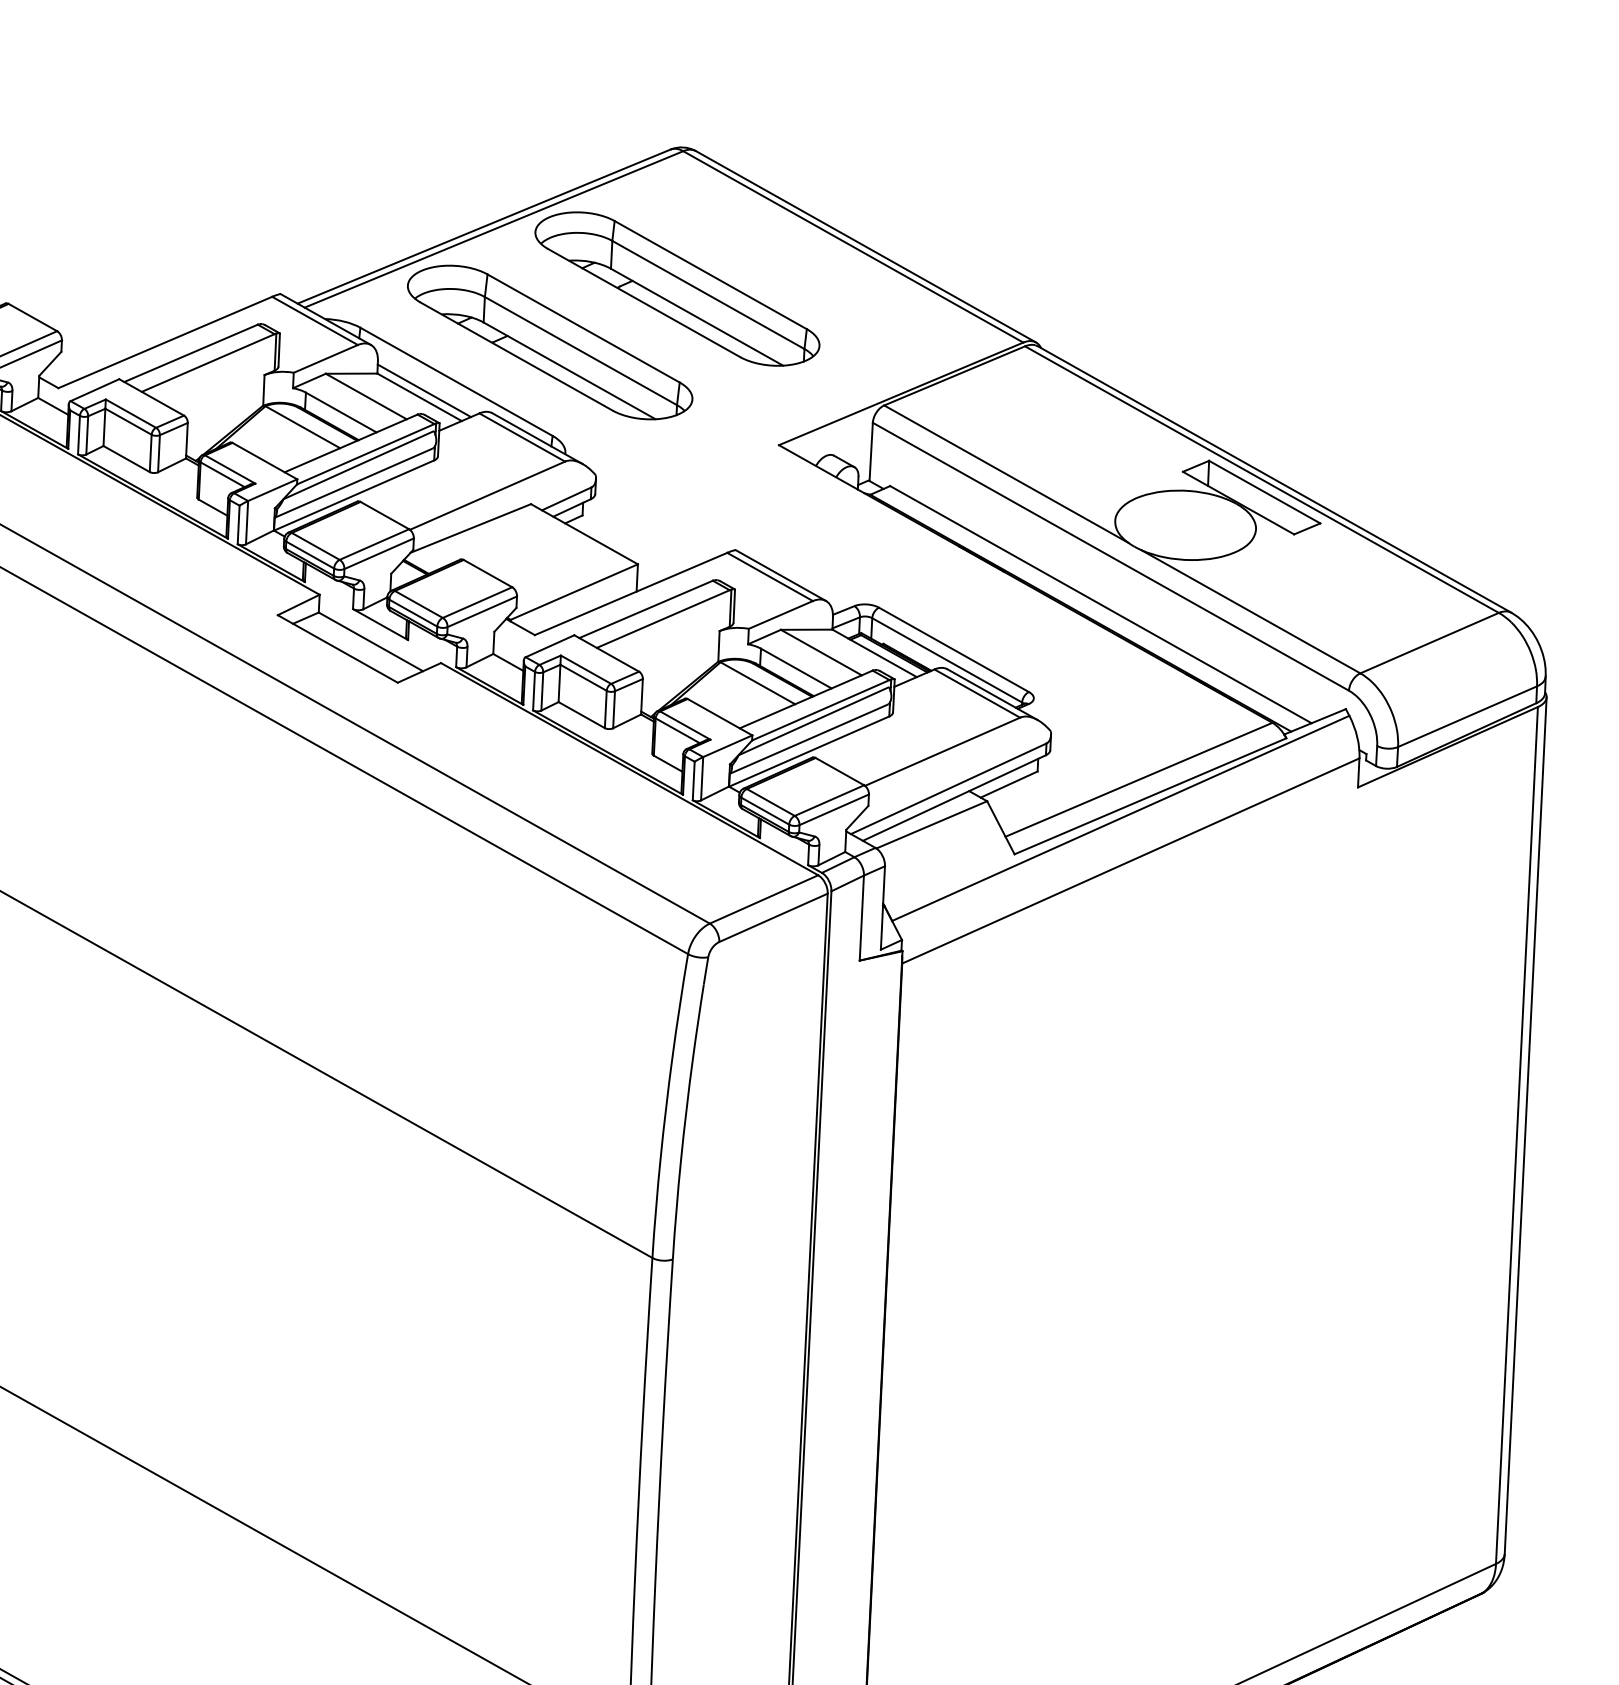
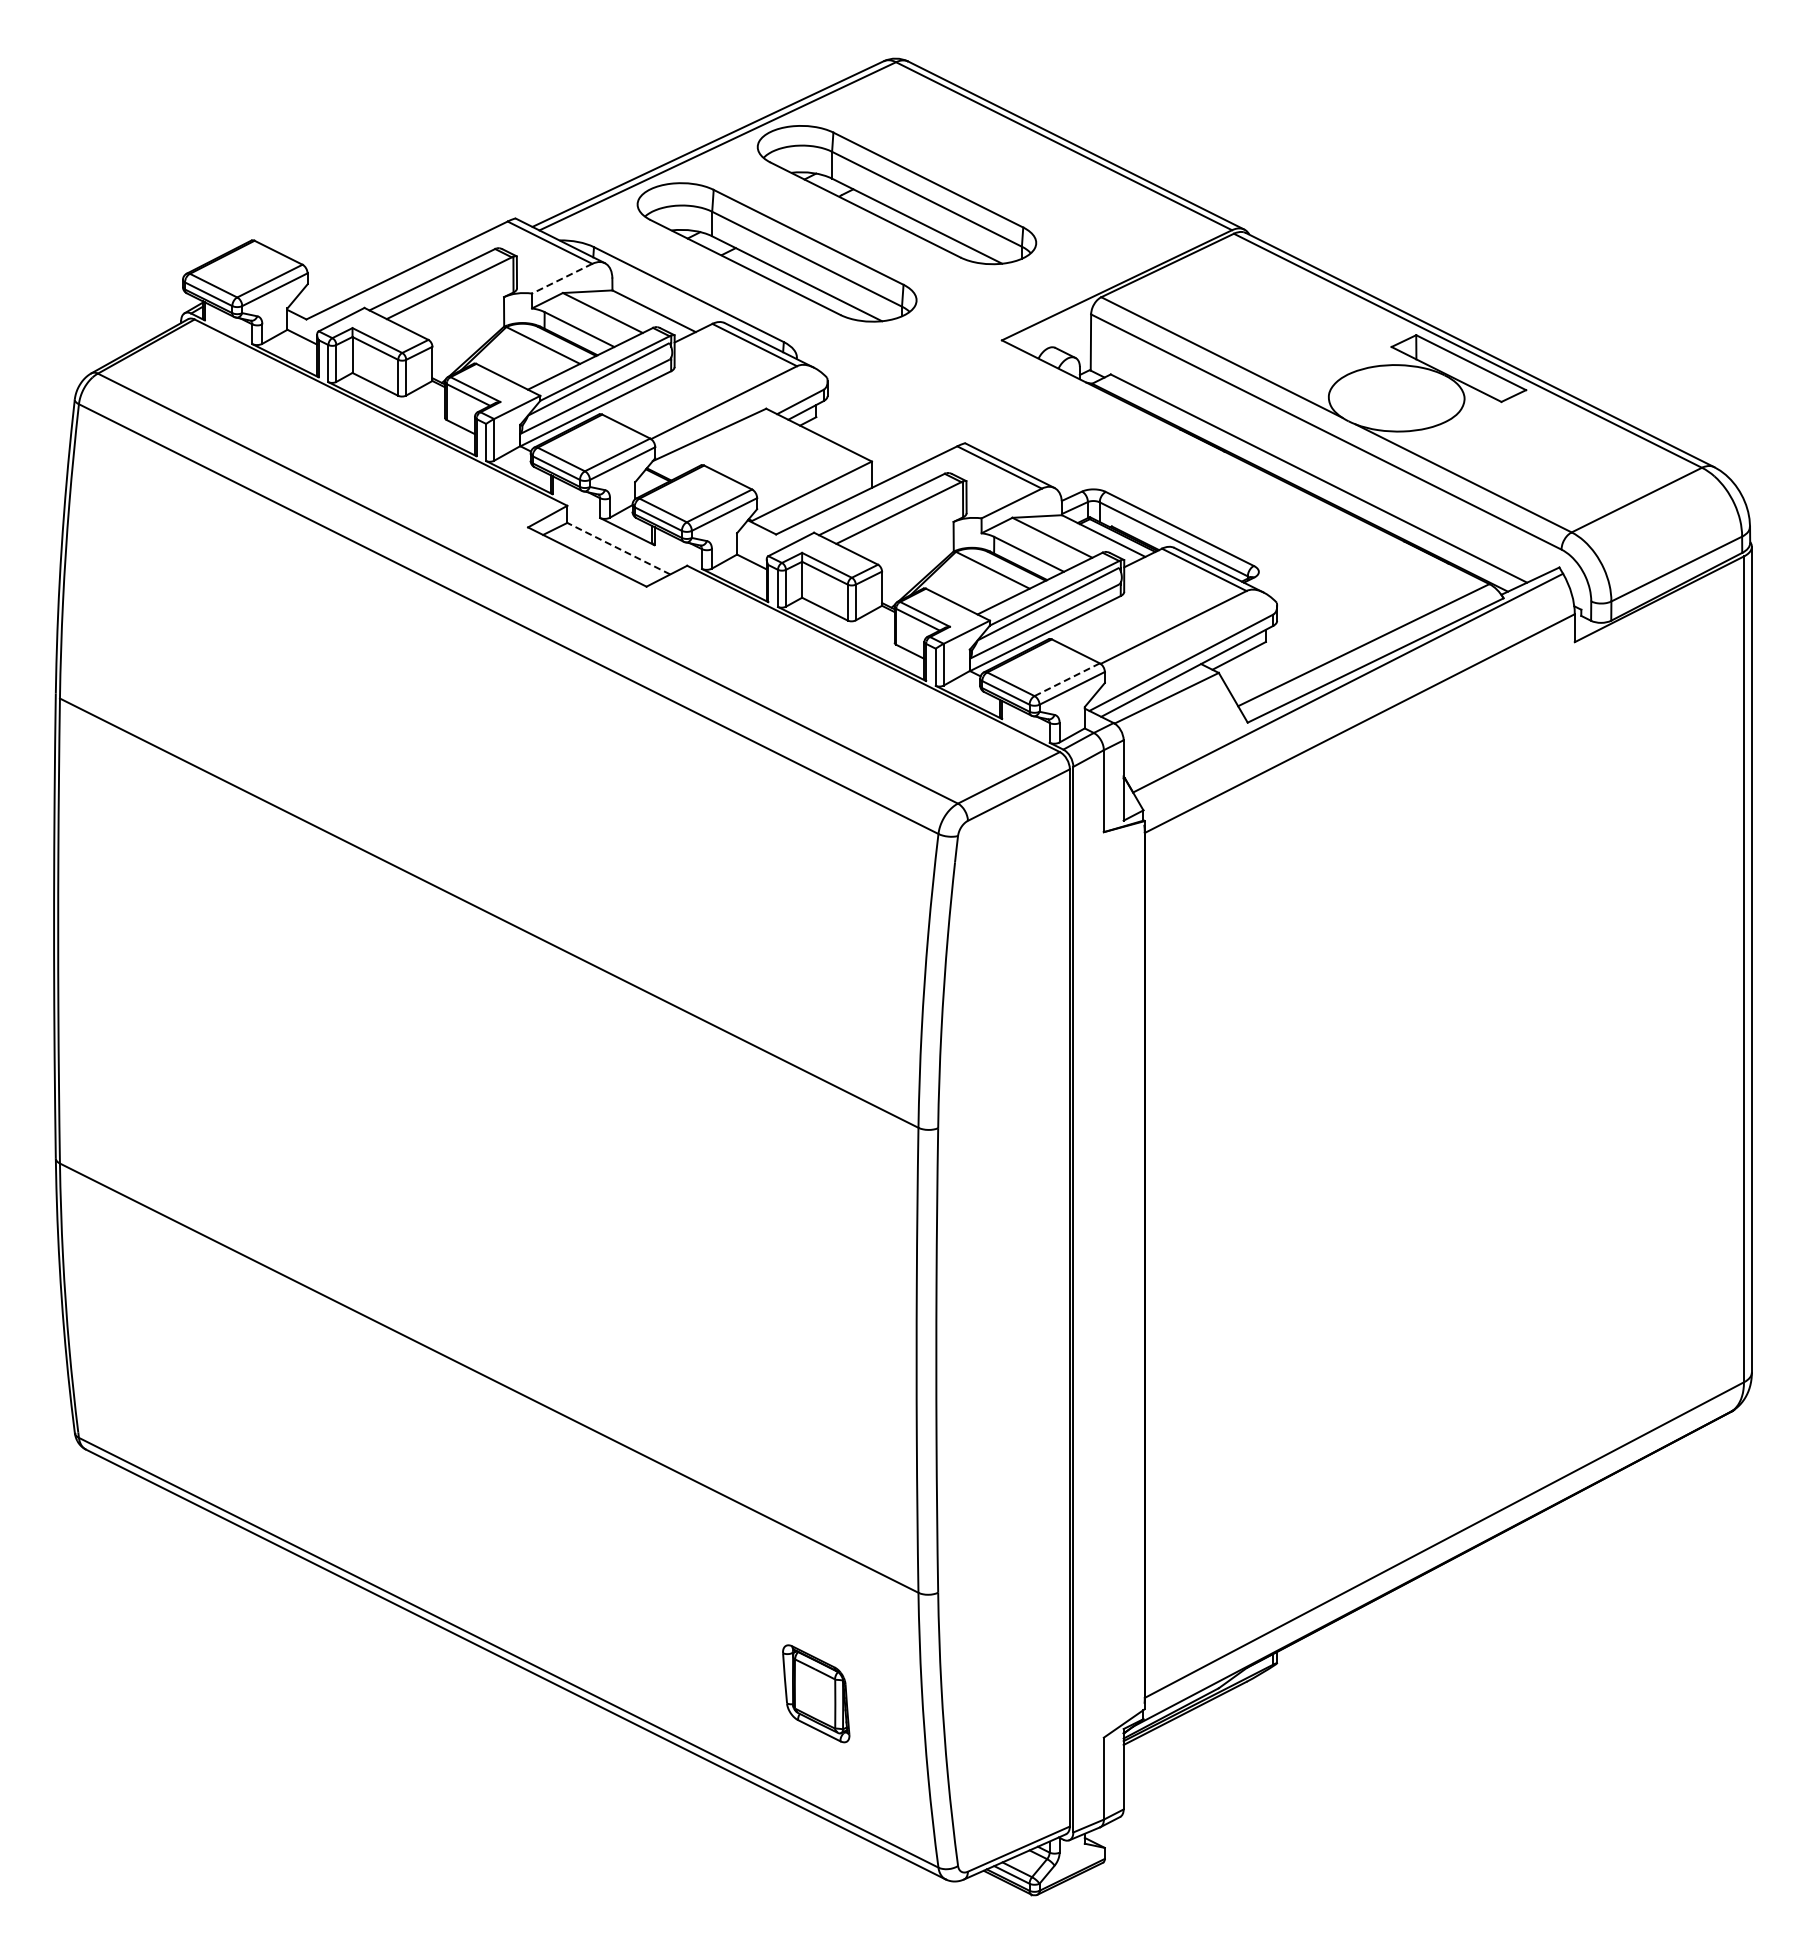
line: (326, 358) -> (562, 278), solid -> dashed
line: (424, 390) -> (658, 304), removed
line: (370, 641) -> (618, 548), solid -> dashed
line: (829, 800) -> (1067, 679), solid -> dashed

